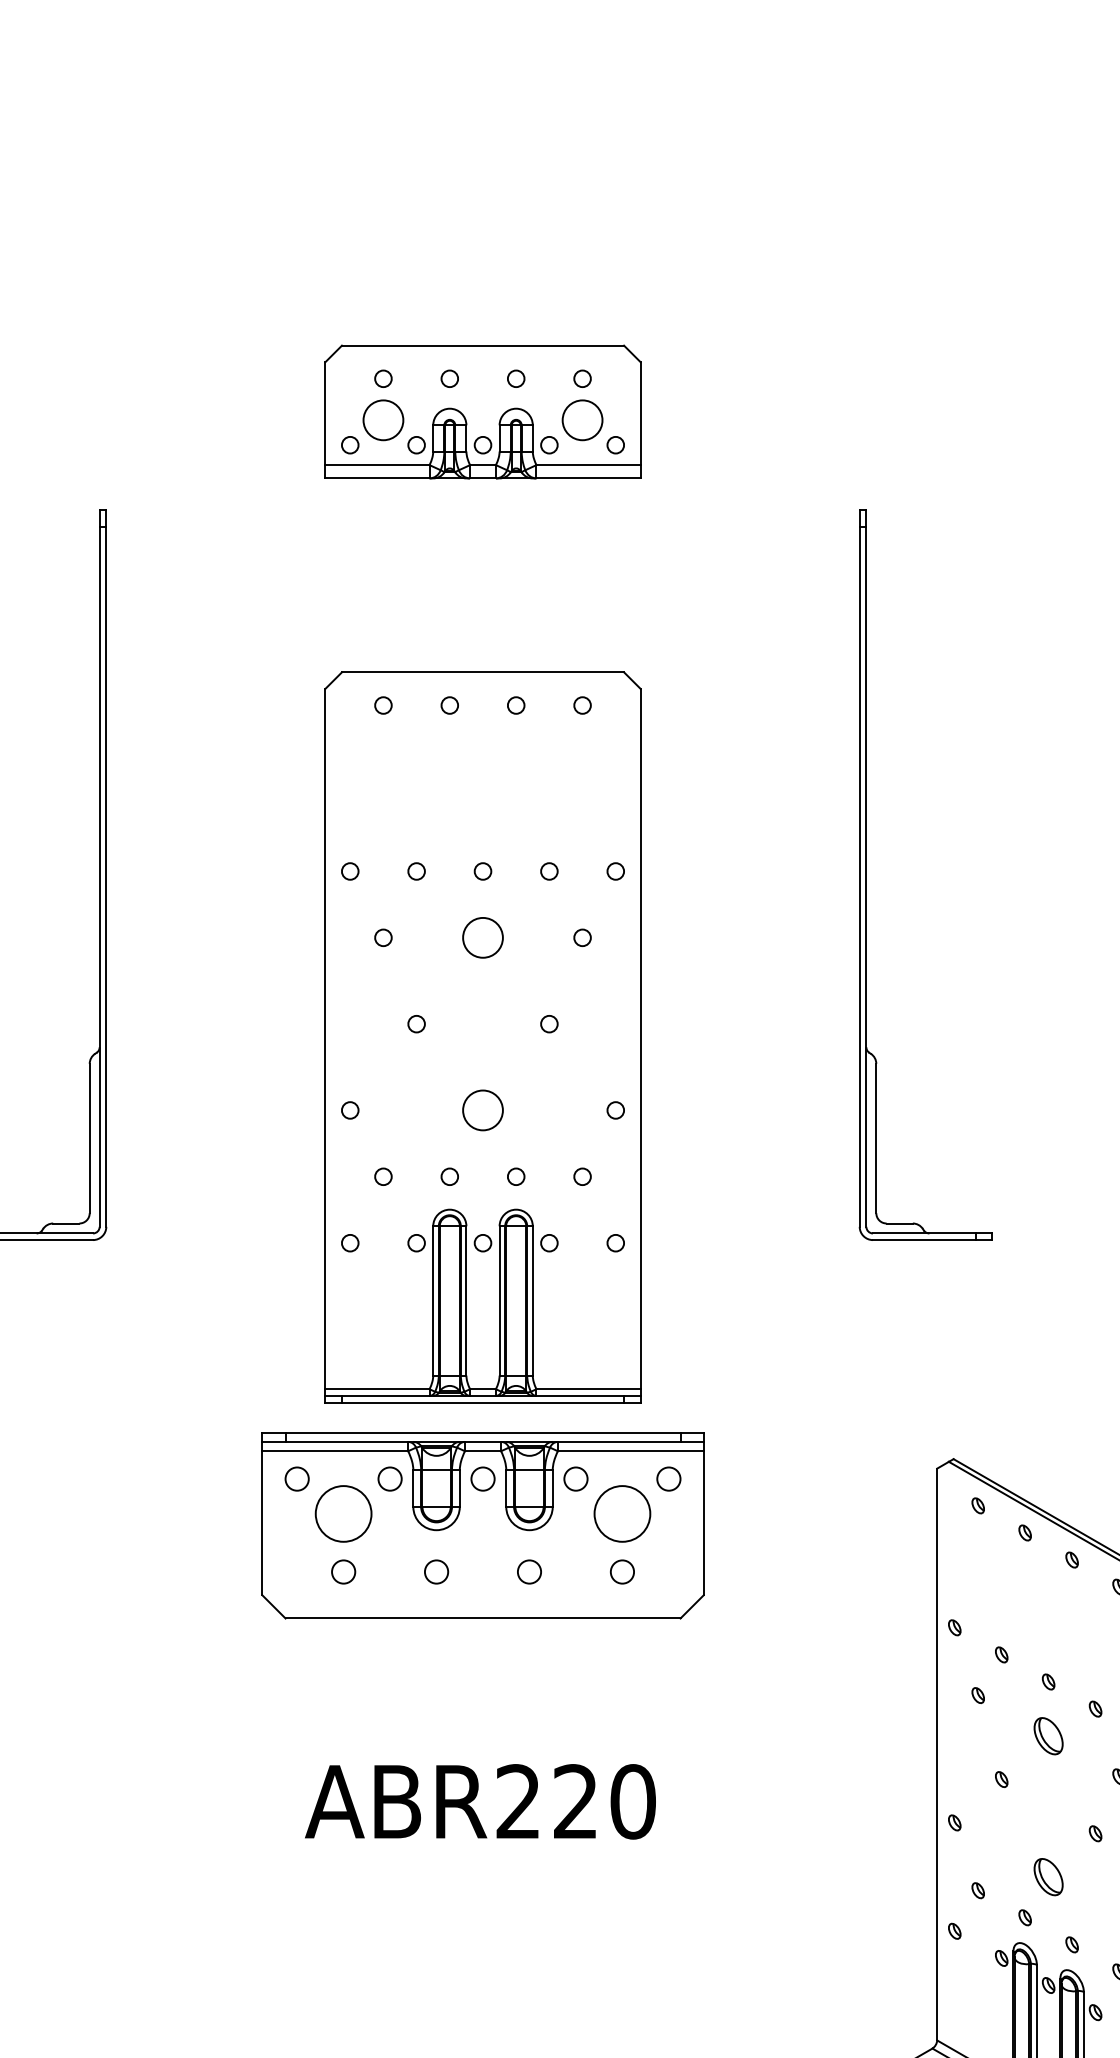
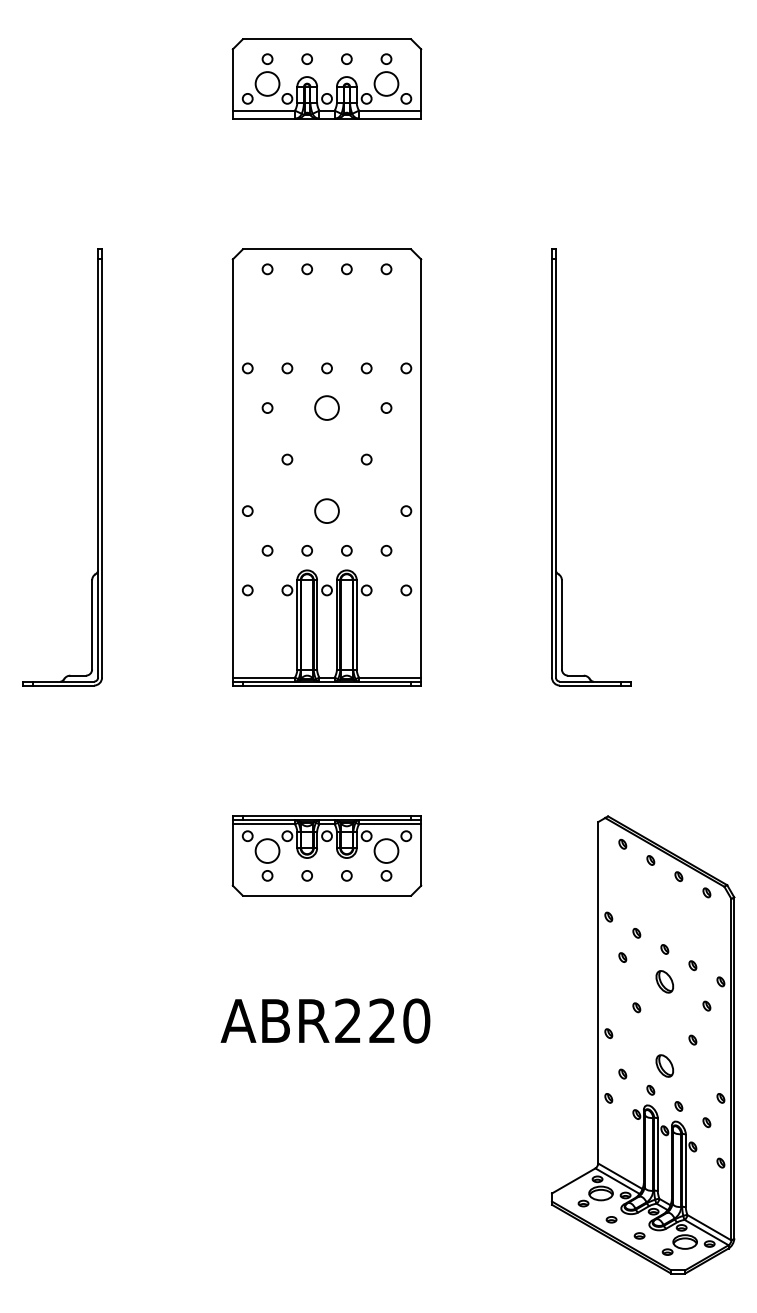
part: (482, 411) -> (326, 78), moved
part: (482, 1037) -> (326, 467), moved
part: (482, 1524) -> (326, 855), size x0.71

